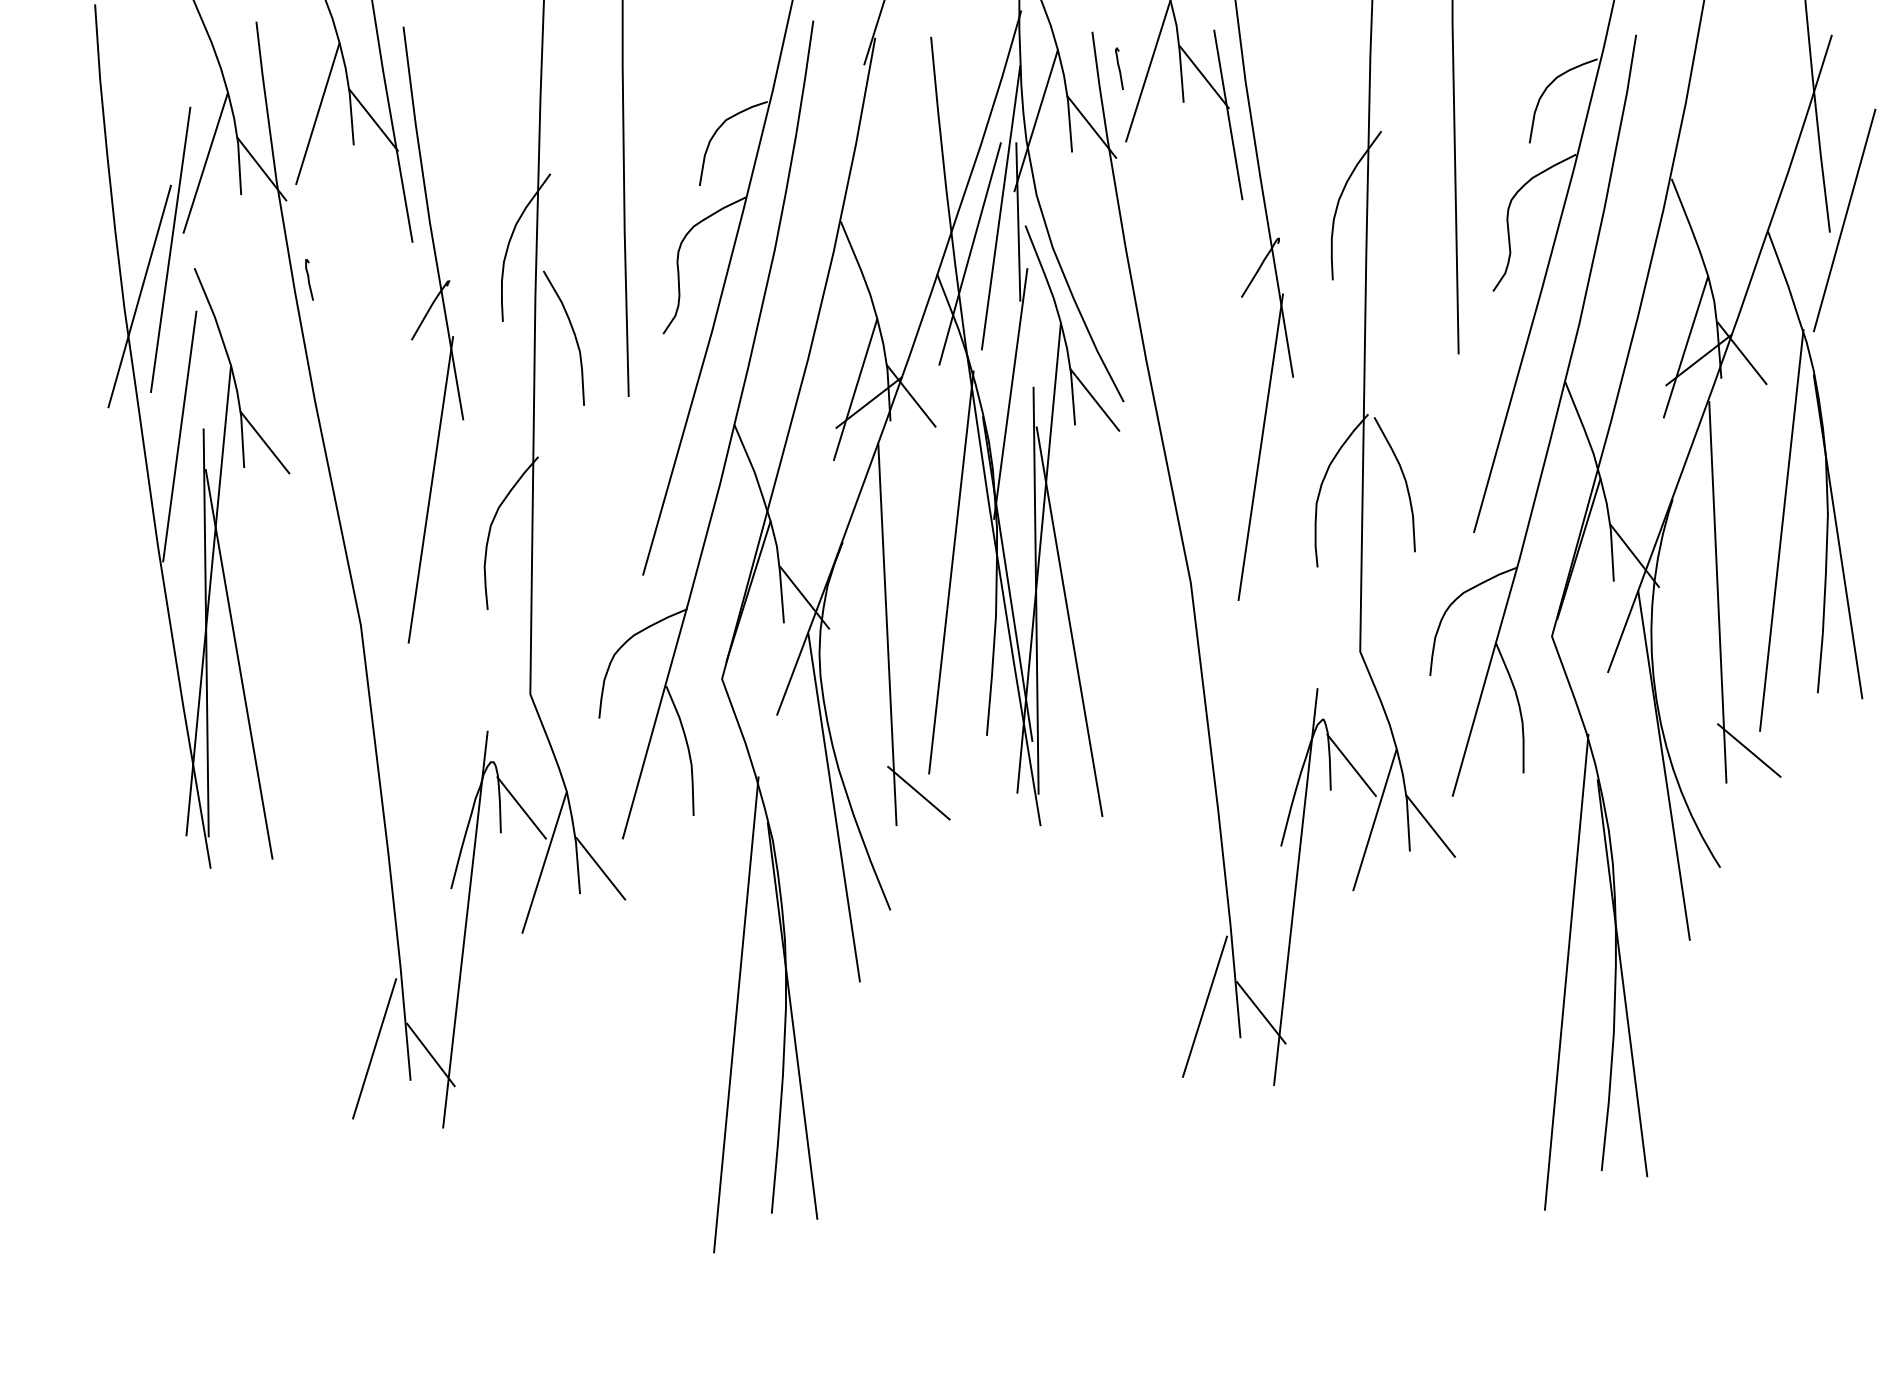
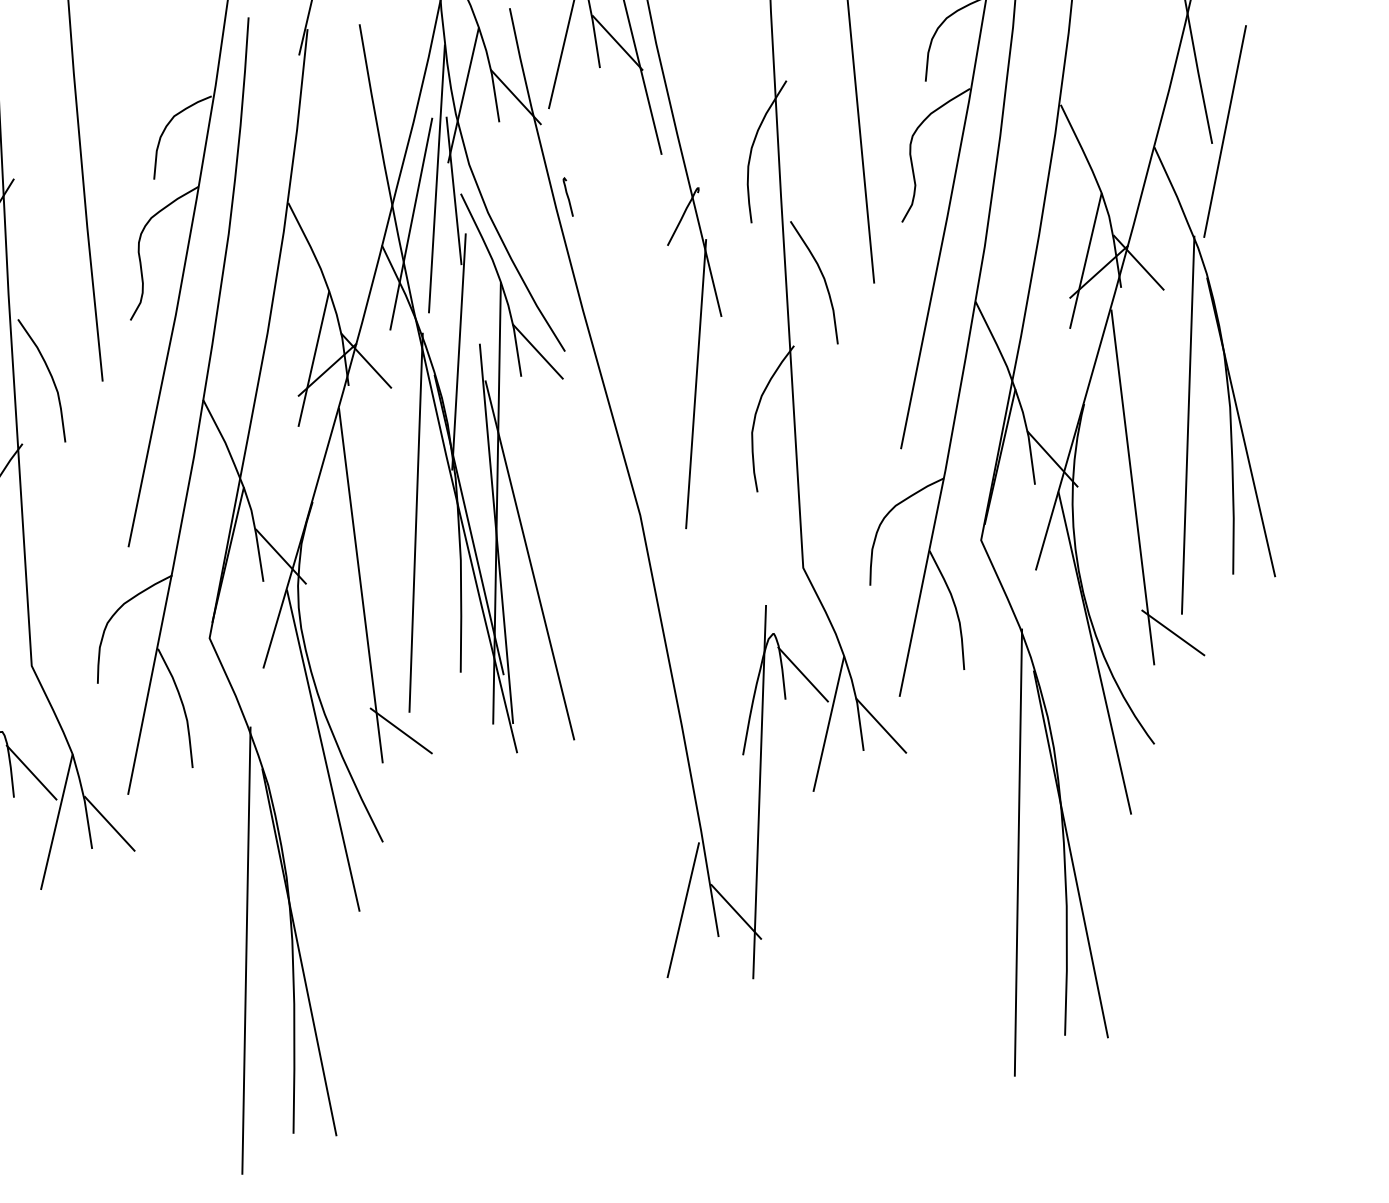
curve: (1119, 68) -> (568, 196), moved
curve: (573, 334) -> (50, 376), moved
curve: (1404, 480) -> (823, 278), moved

